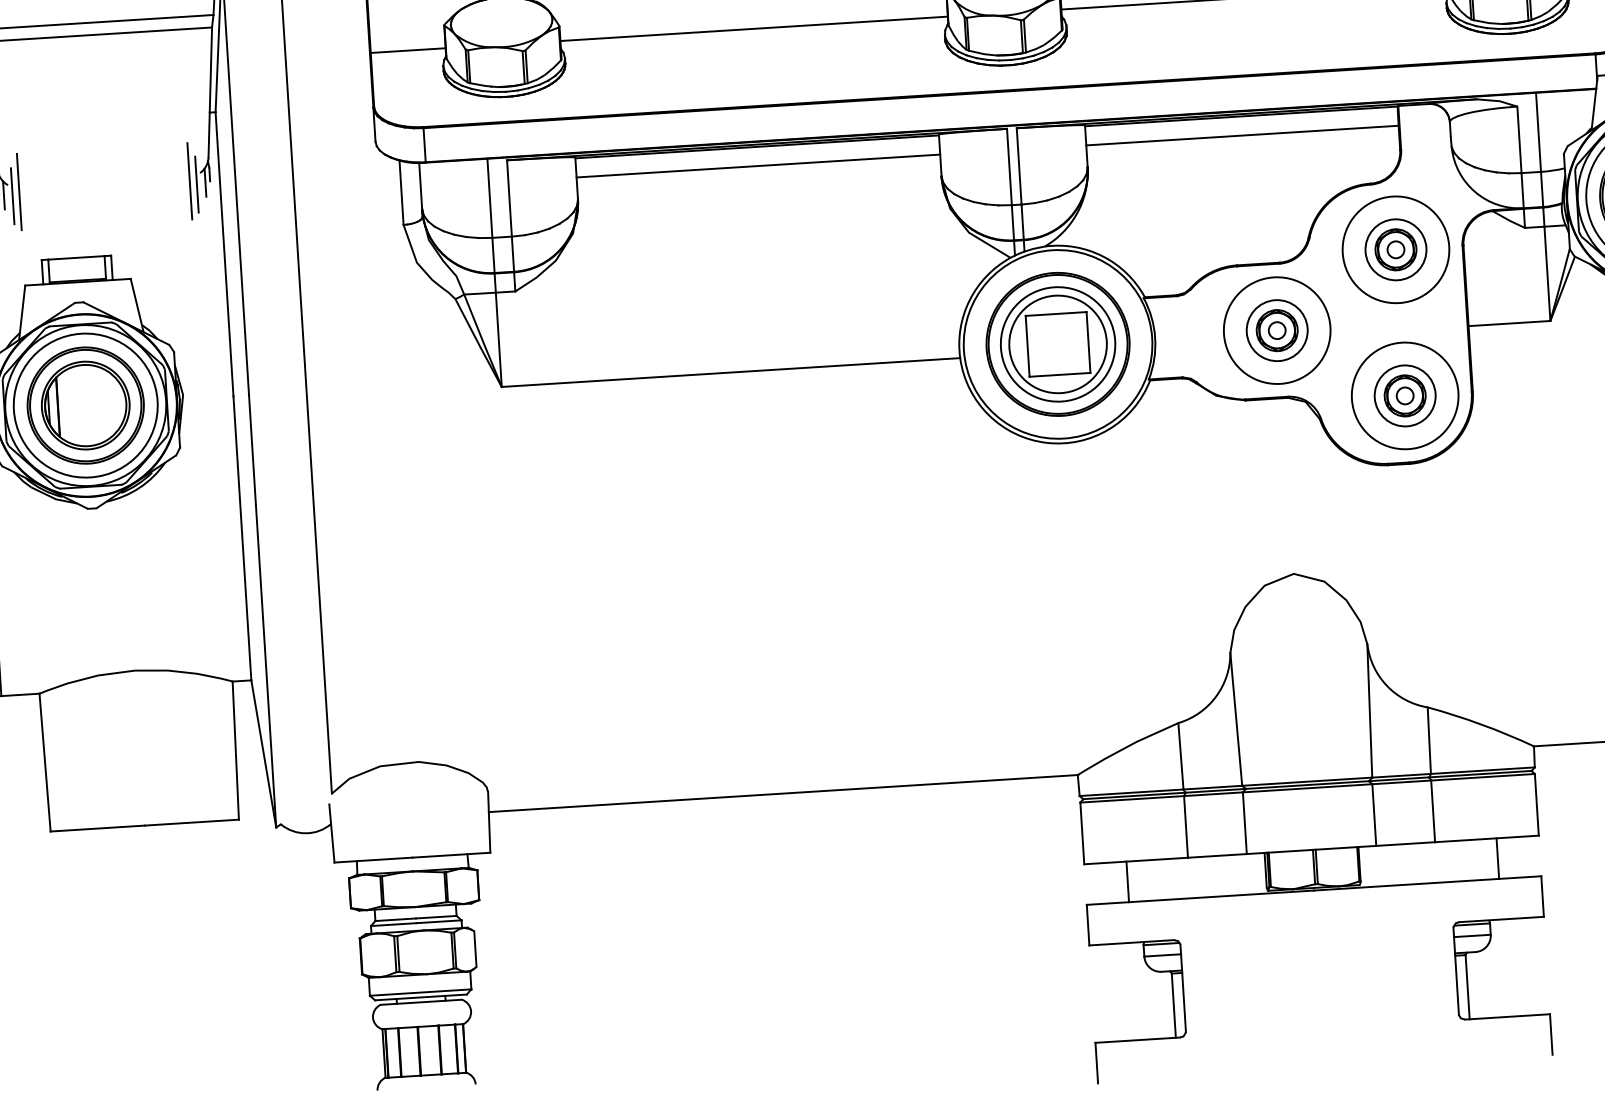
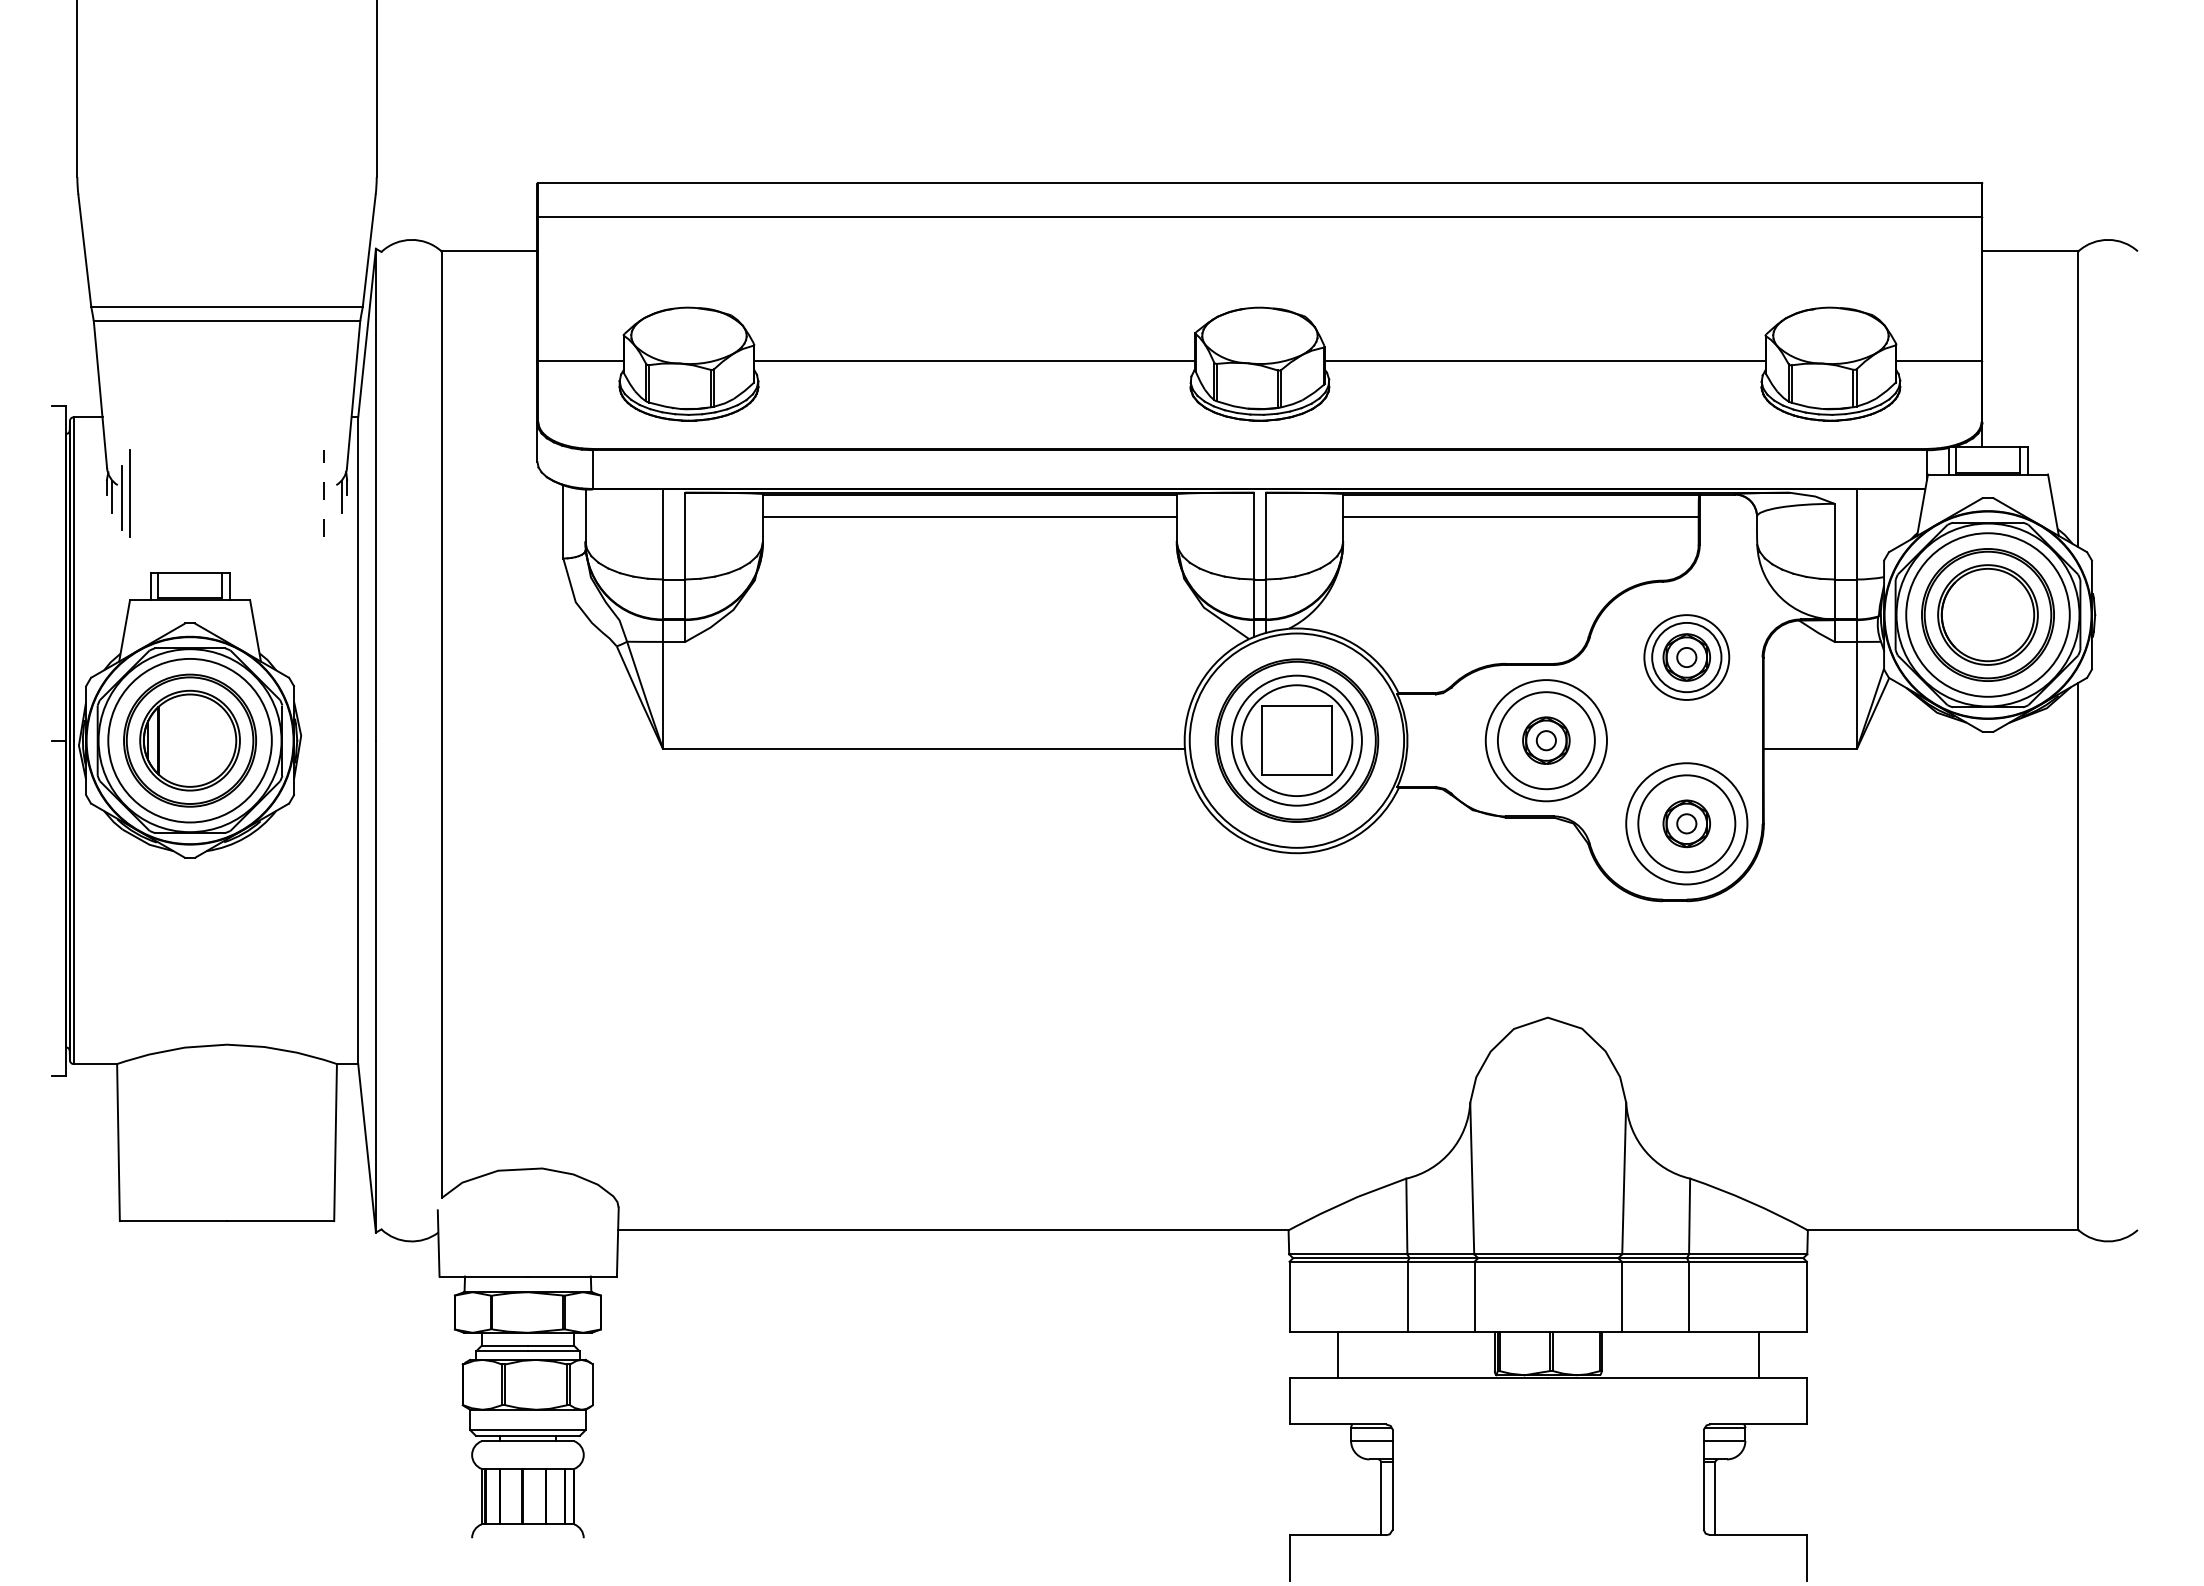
line: (190, 181) -> (324, 493), solid -> dashed
line: (196, 184) -> (331, 497), removed
circle: (1395, 249) -> (1686, 657), size x0.7
circle: (1277, 330) -> (1546, 740), size x1.4
circle: (1404, 395) -> (1686, 823), size x1.4

